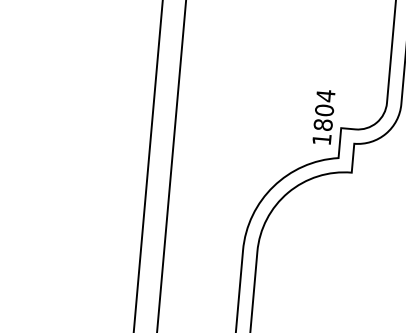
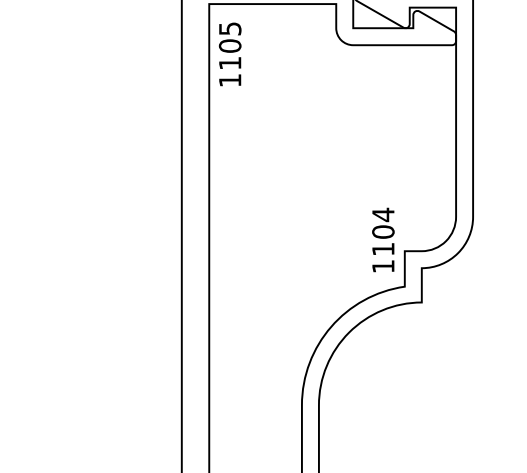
text: (323, 124) -> (383, 248), 1804 -> 1104

